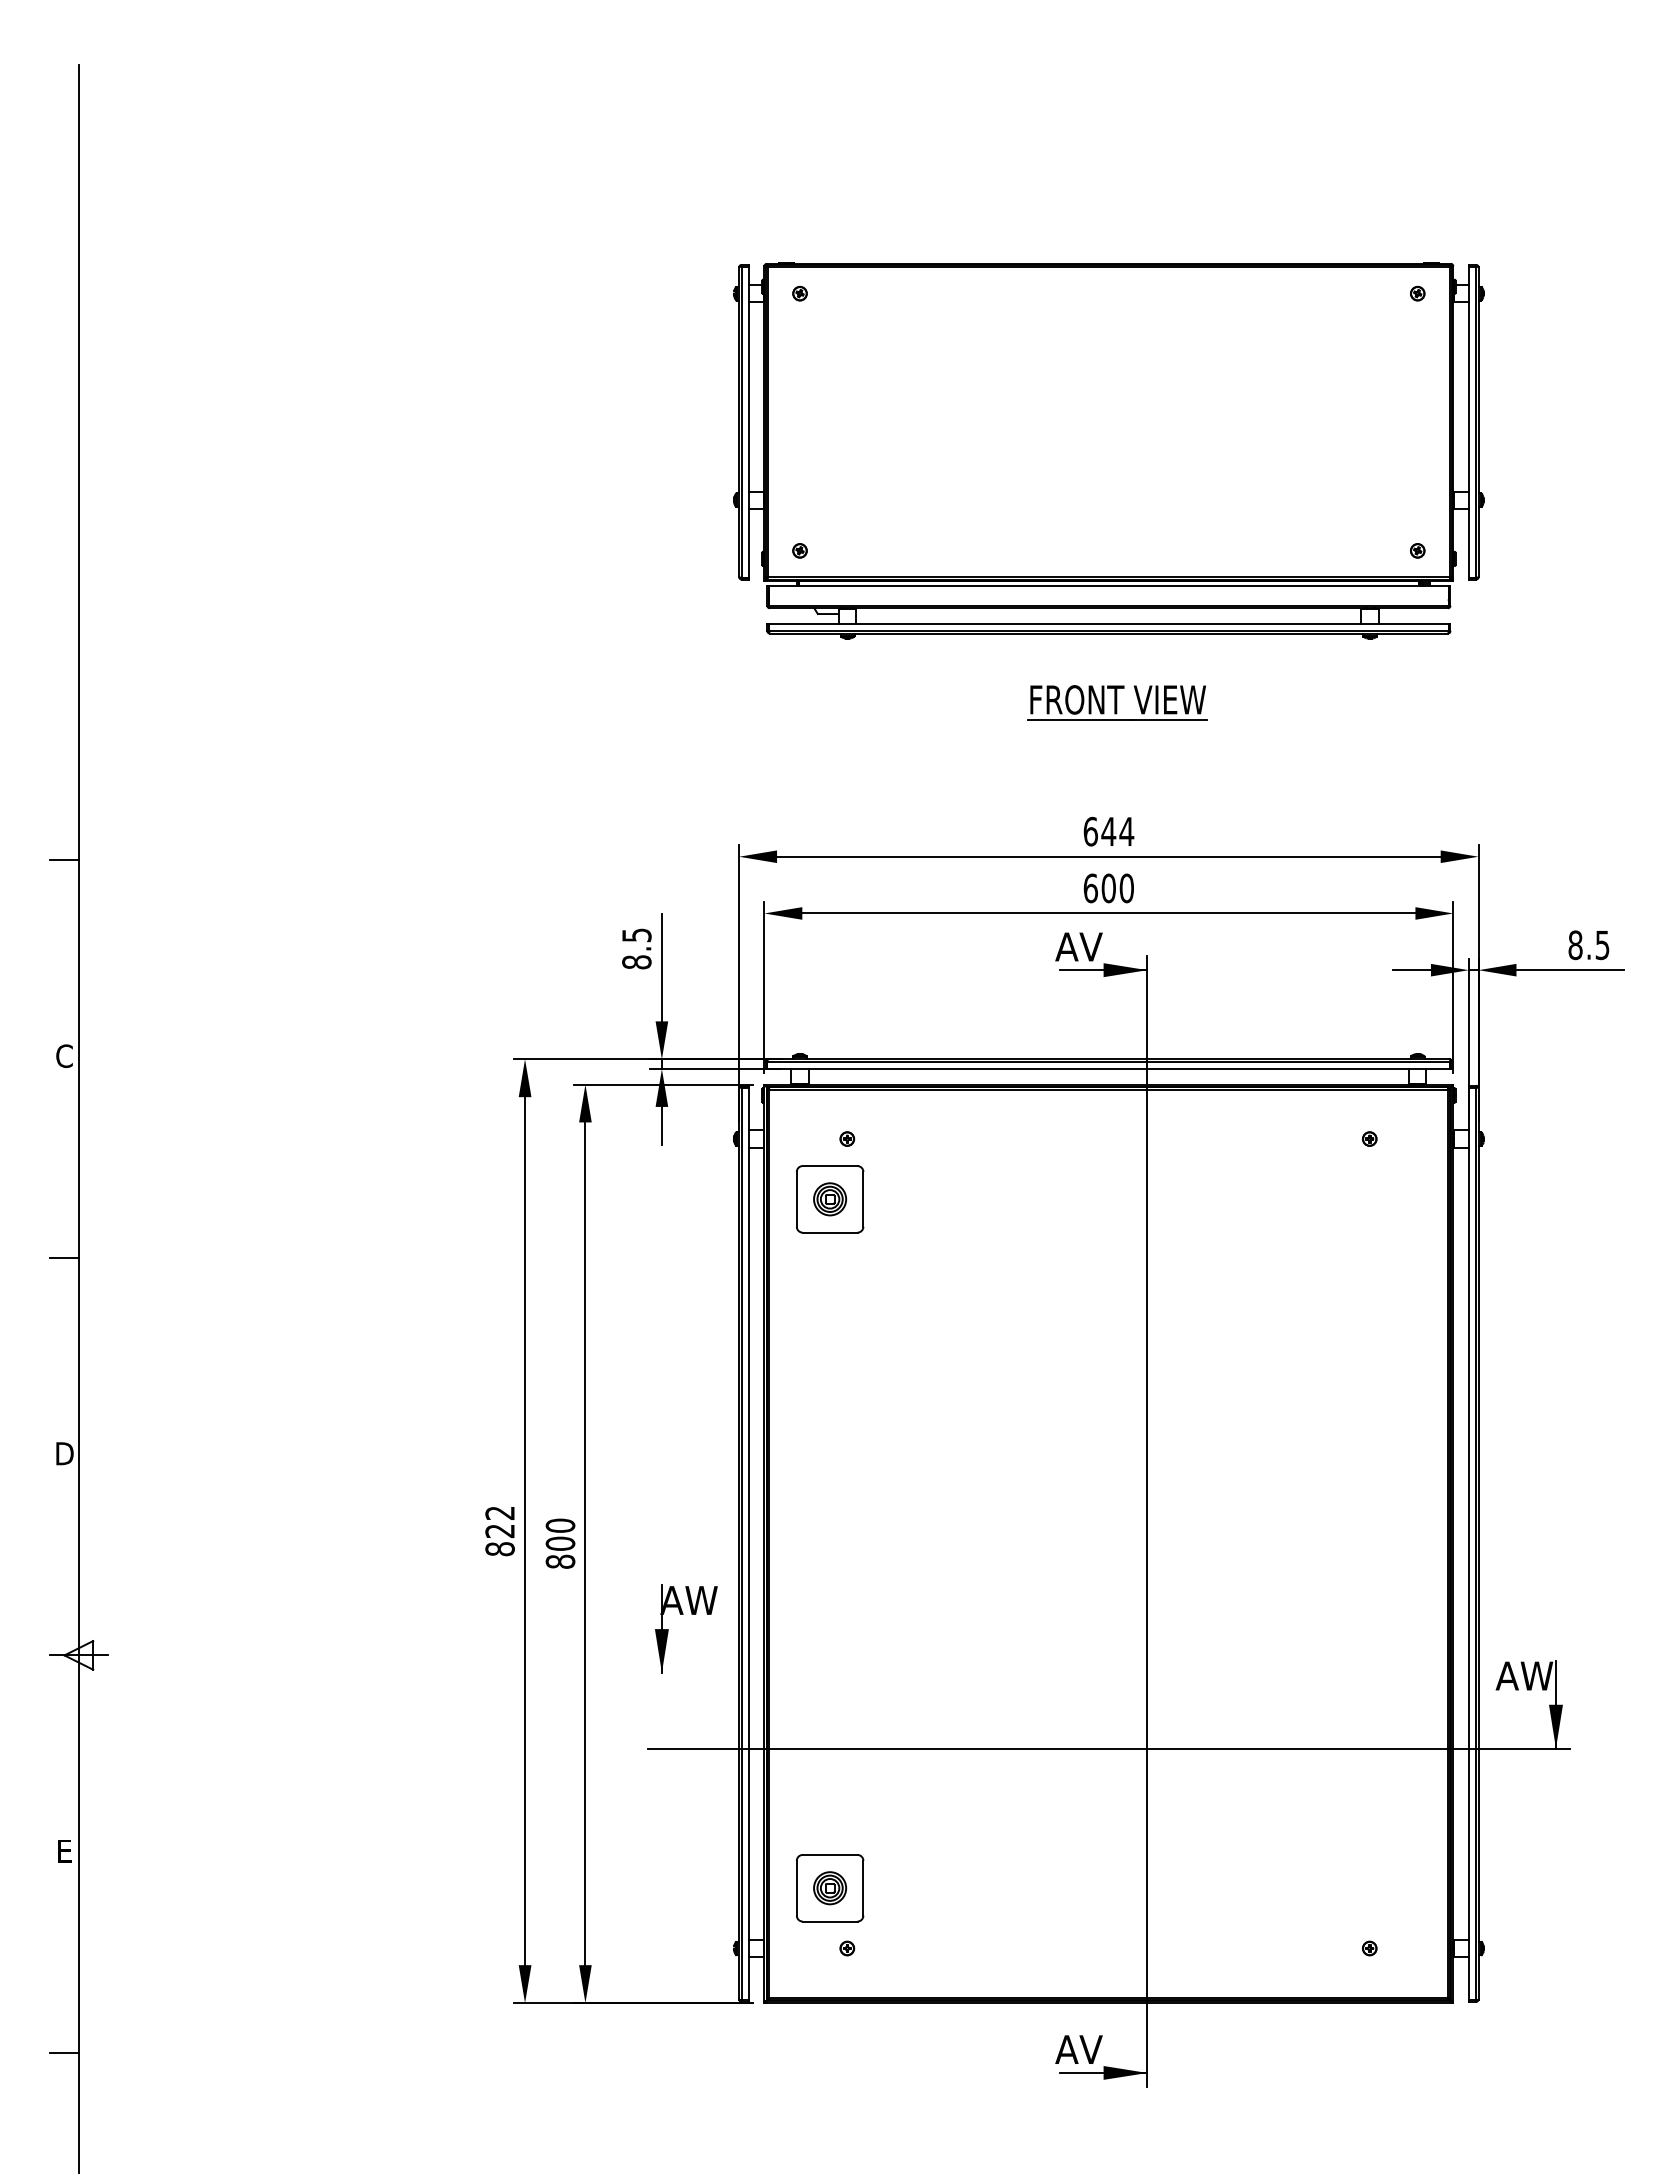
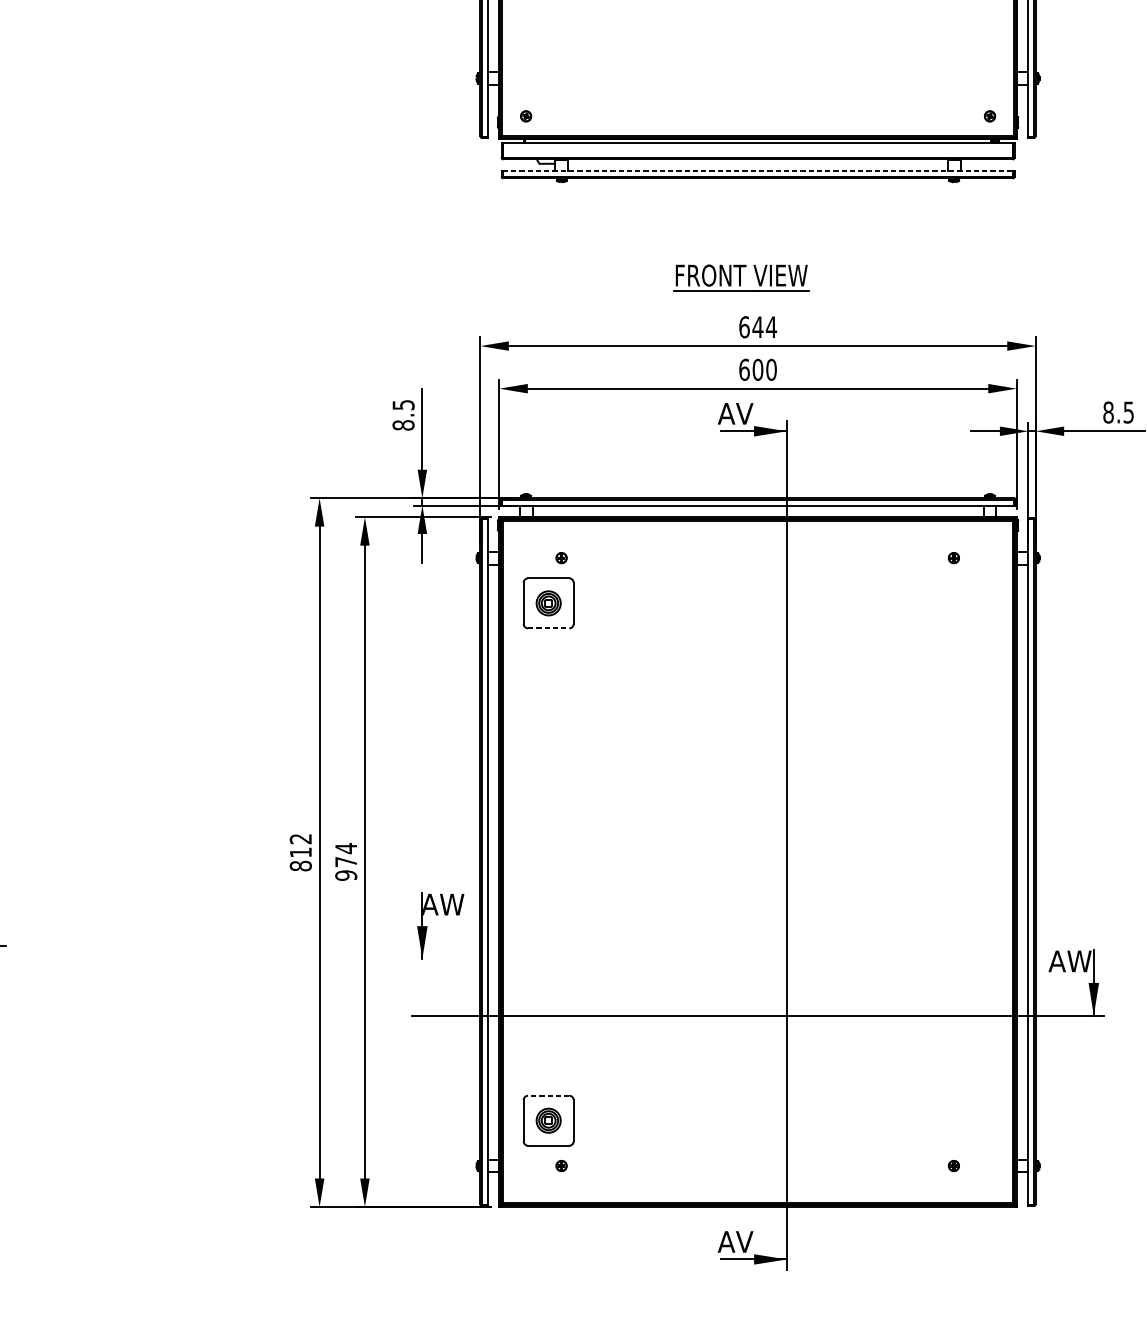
line: (1108, 623) -> (757, 170), solid -> dashed
part: (1117, 702) -> (741, 277), moved
line: (830, 1232) -> (548, 628), solid -> dashed
text: (499, 1531) -> (300, 852), 822 -> 812
text: (560, 1543) -> (346, 861), 800 -> 974
line: (829, 1854) -> (548, 1095), solid -> dashed

